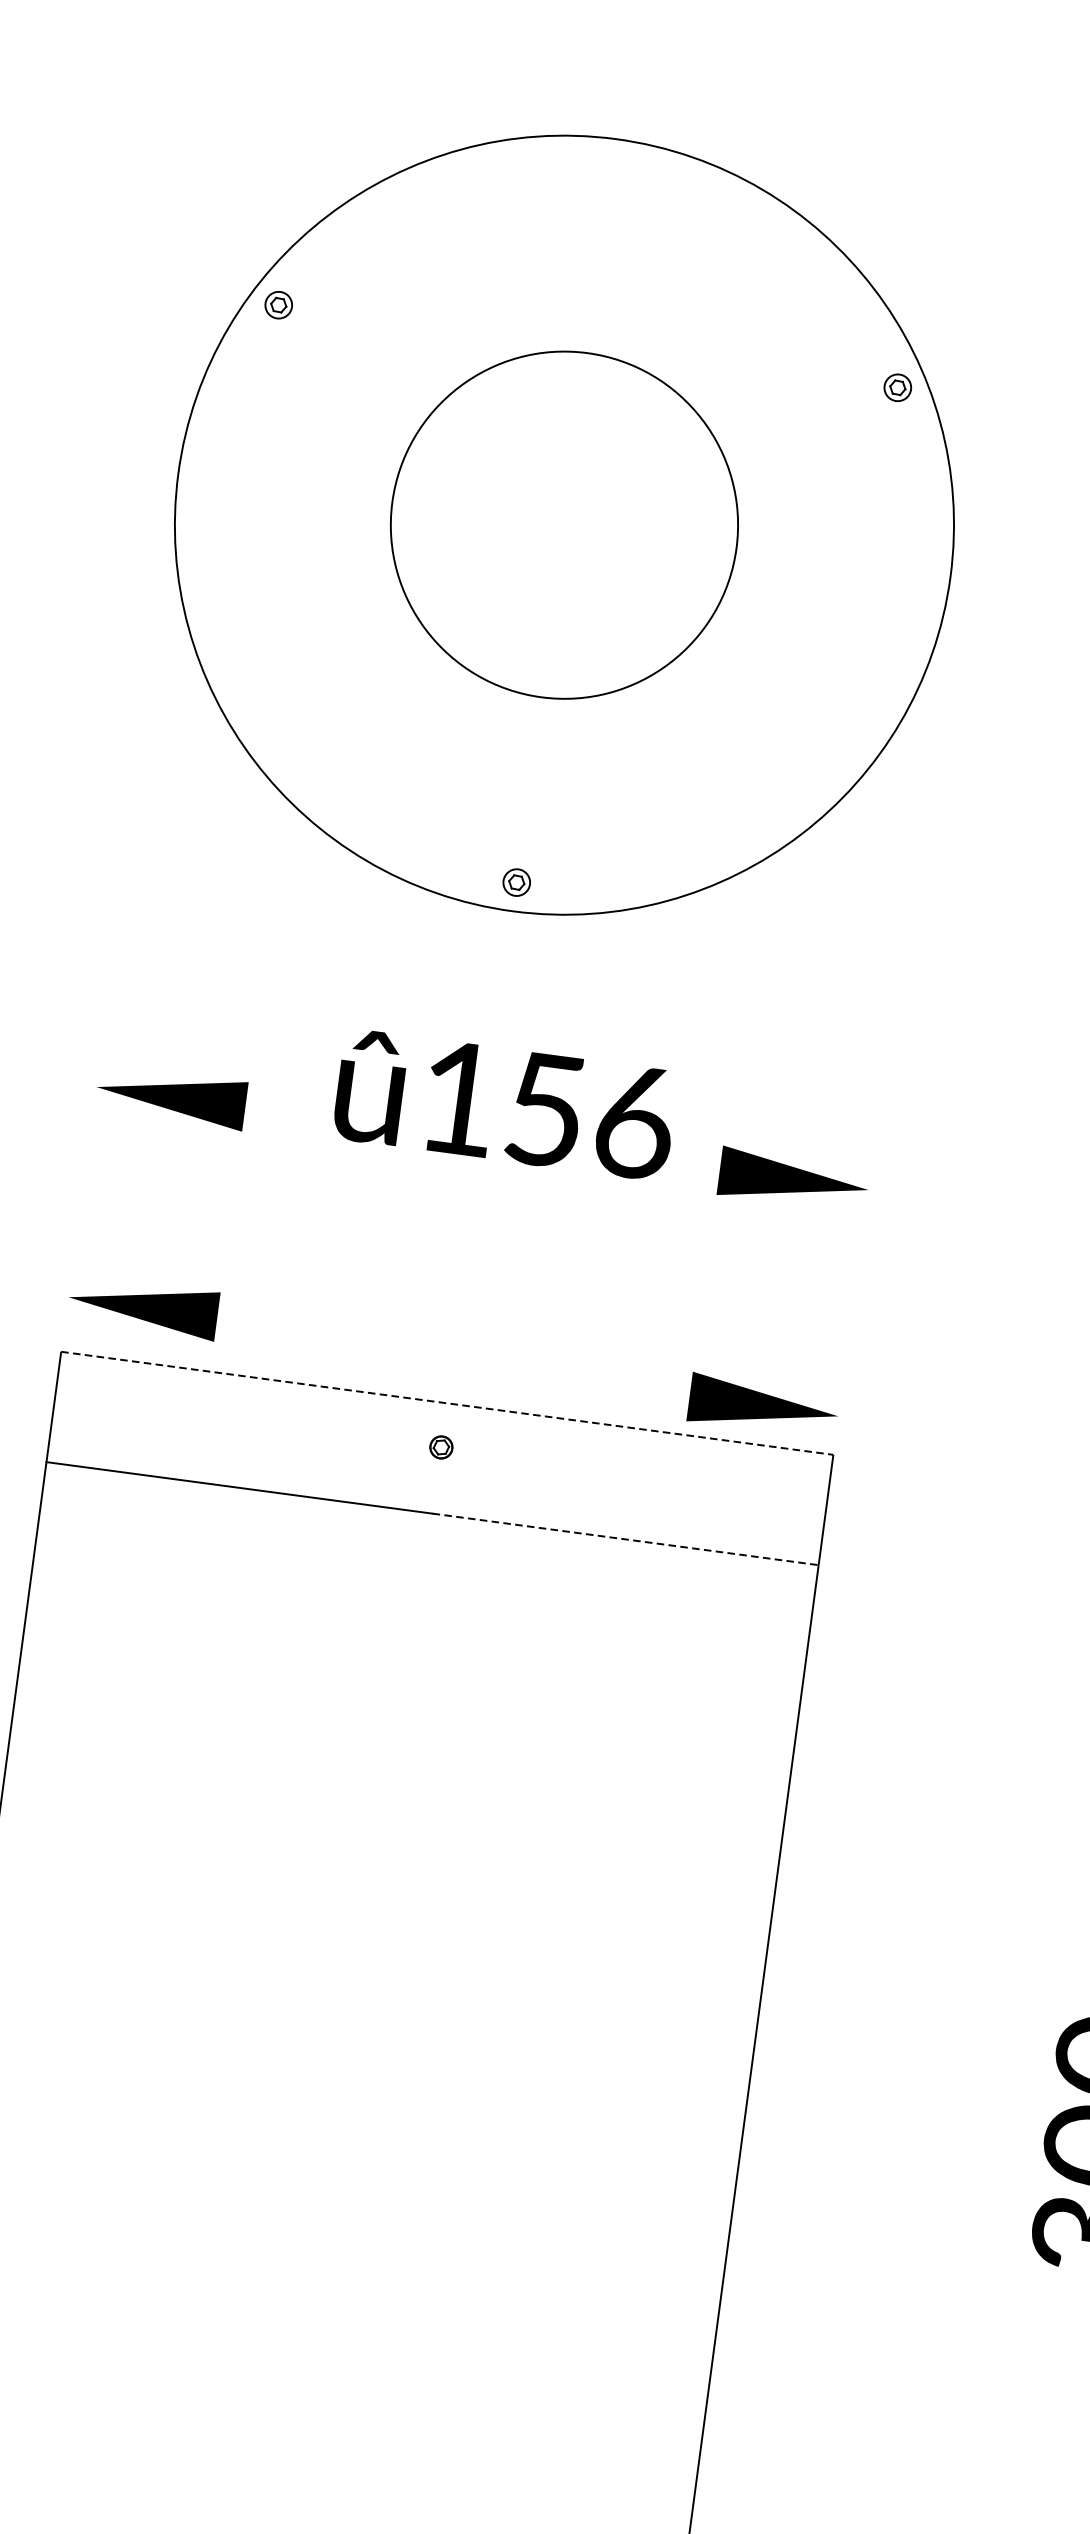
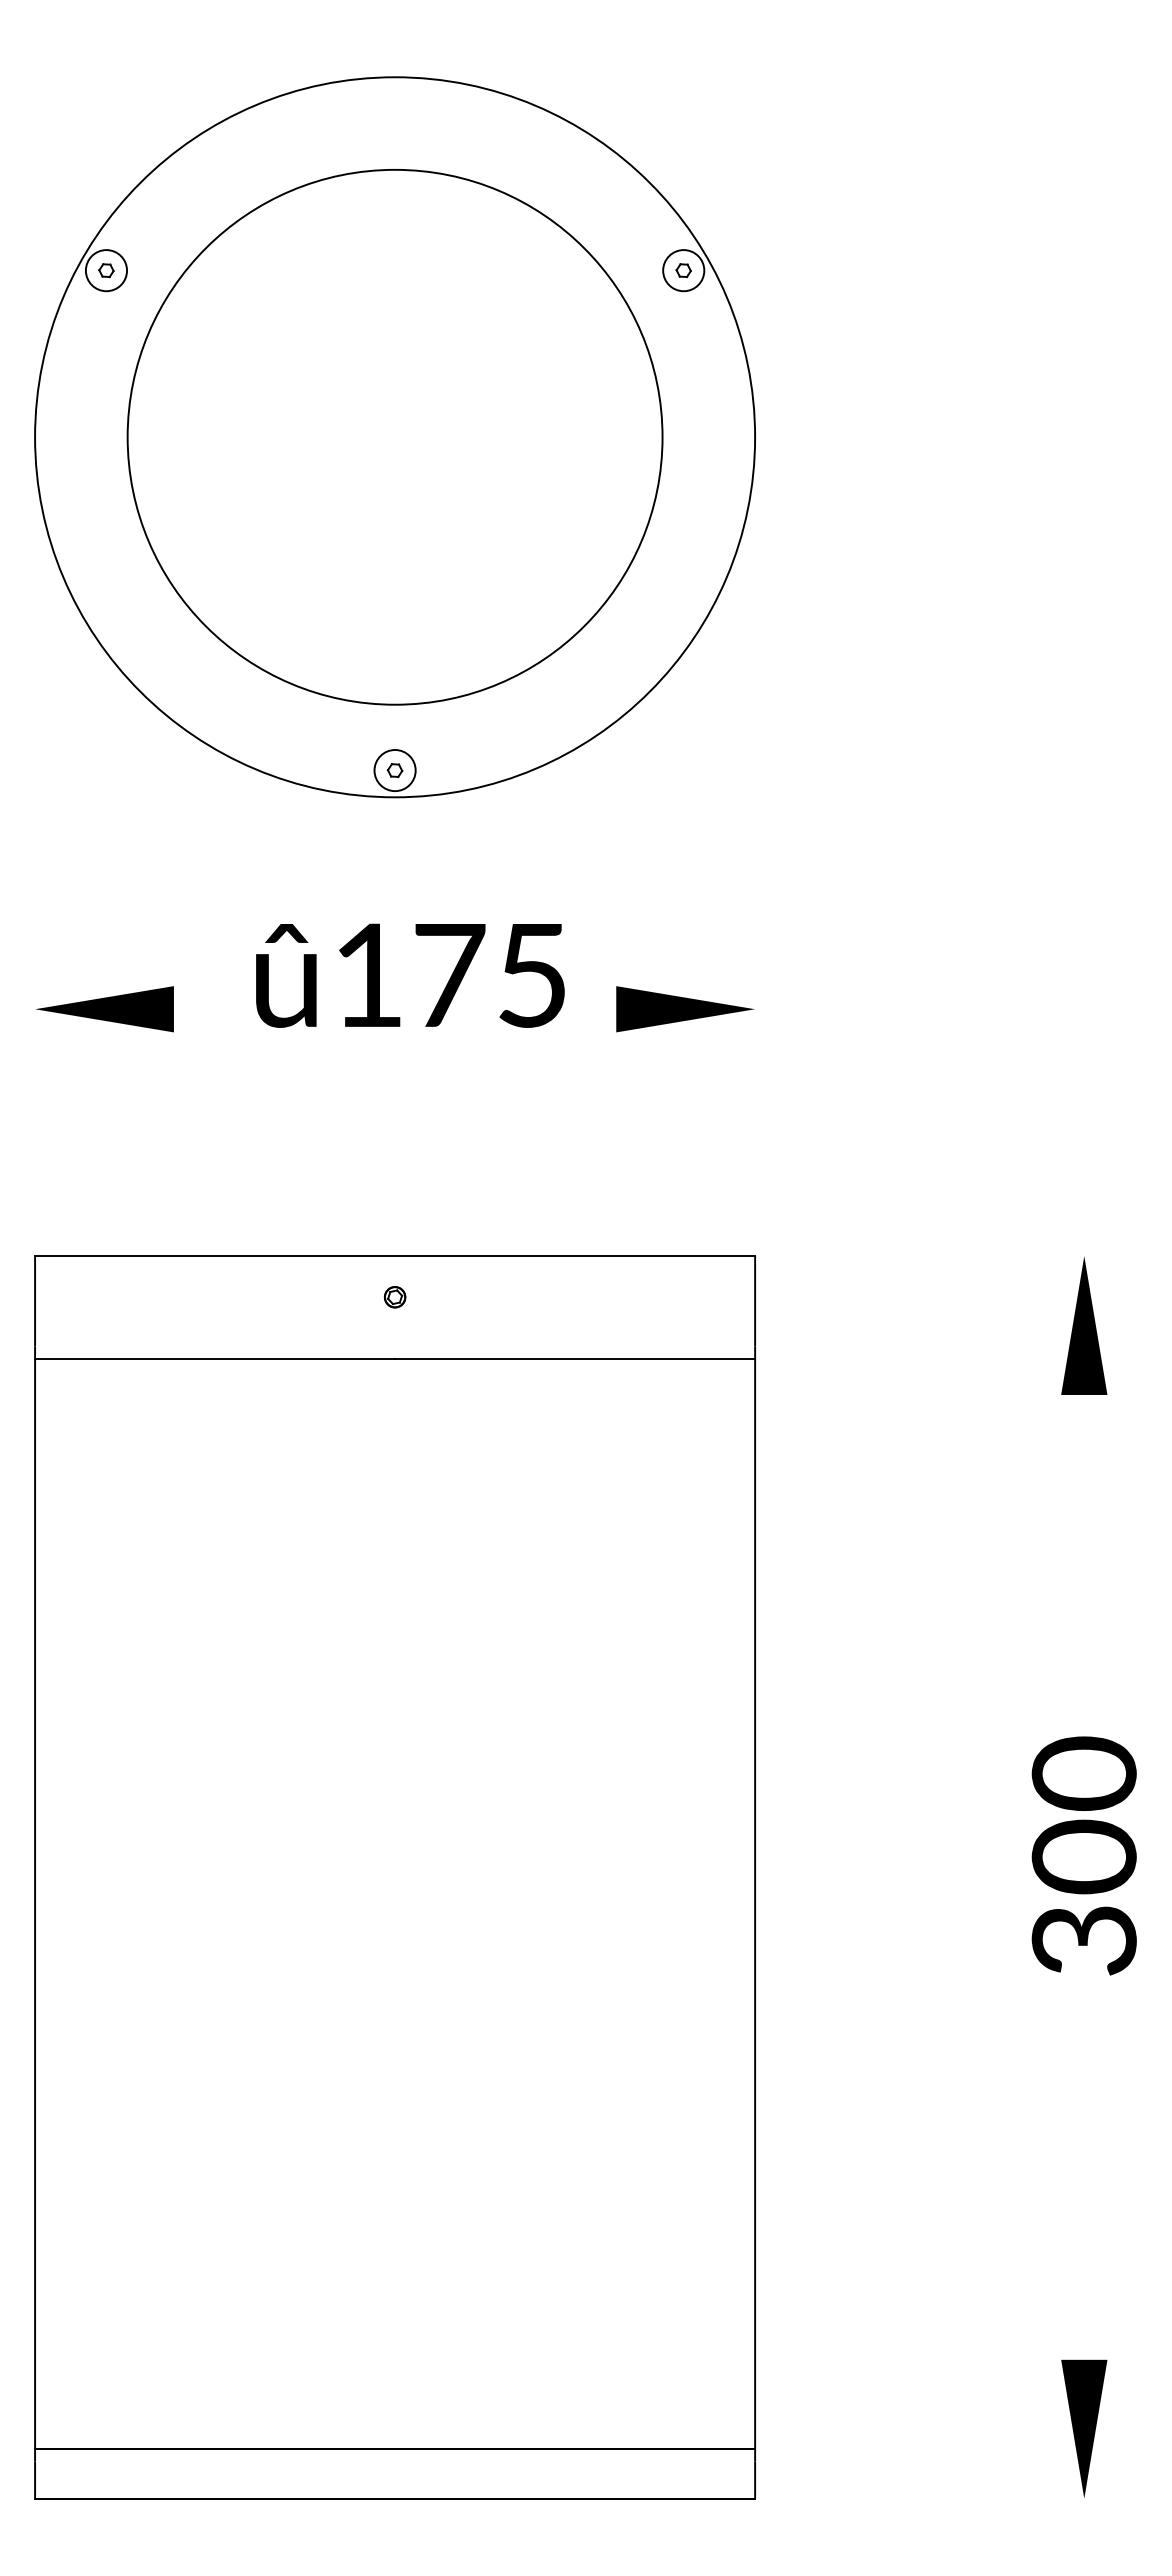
circle: (278, 305) -> (106, 270), size x1.67
circle: (897, 387) -> (683, 270), size x1.67
circle: (563, 524) -> (394, 436), size x1.67
circle: (516, 882) -> (394, 770), size x1.67
text: (590, 1116) -> (491, 975), 56 -> 75
part: (142, 1307) -> (104, 1205), removed
line: (447, 1403) -> (395, 1256), dashed -> solid
part: (763, 1406) -> (685, 1220), removed
line: (626, 1538) -> (575, 1358), dashed -> solid

